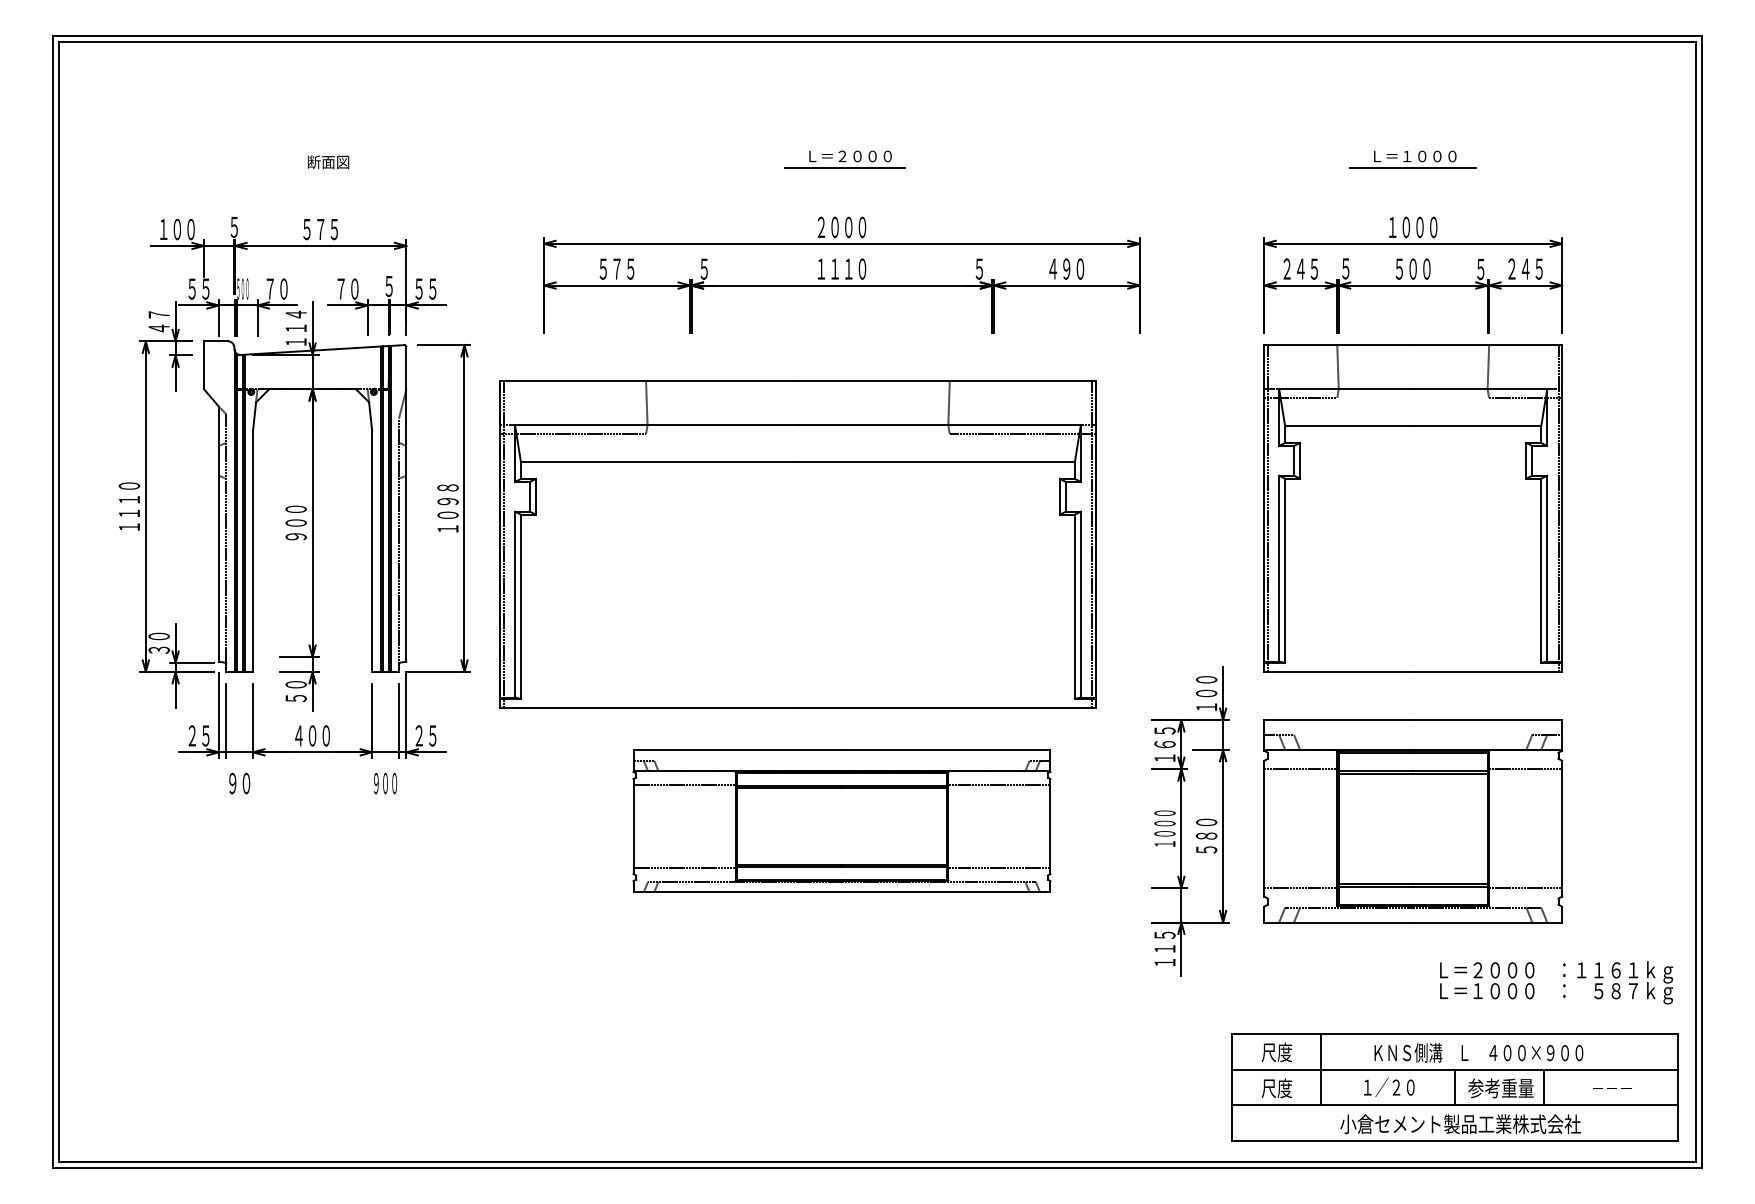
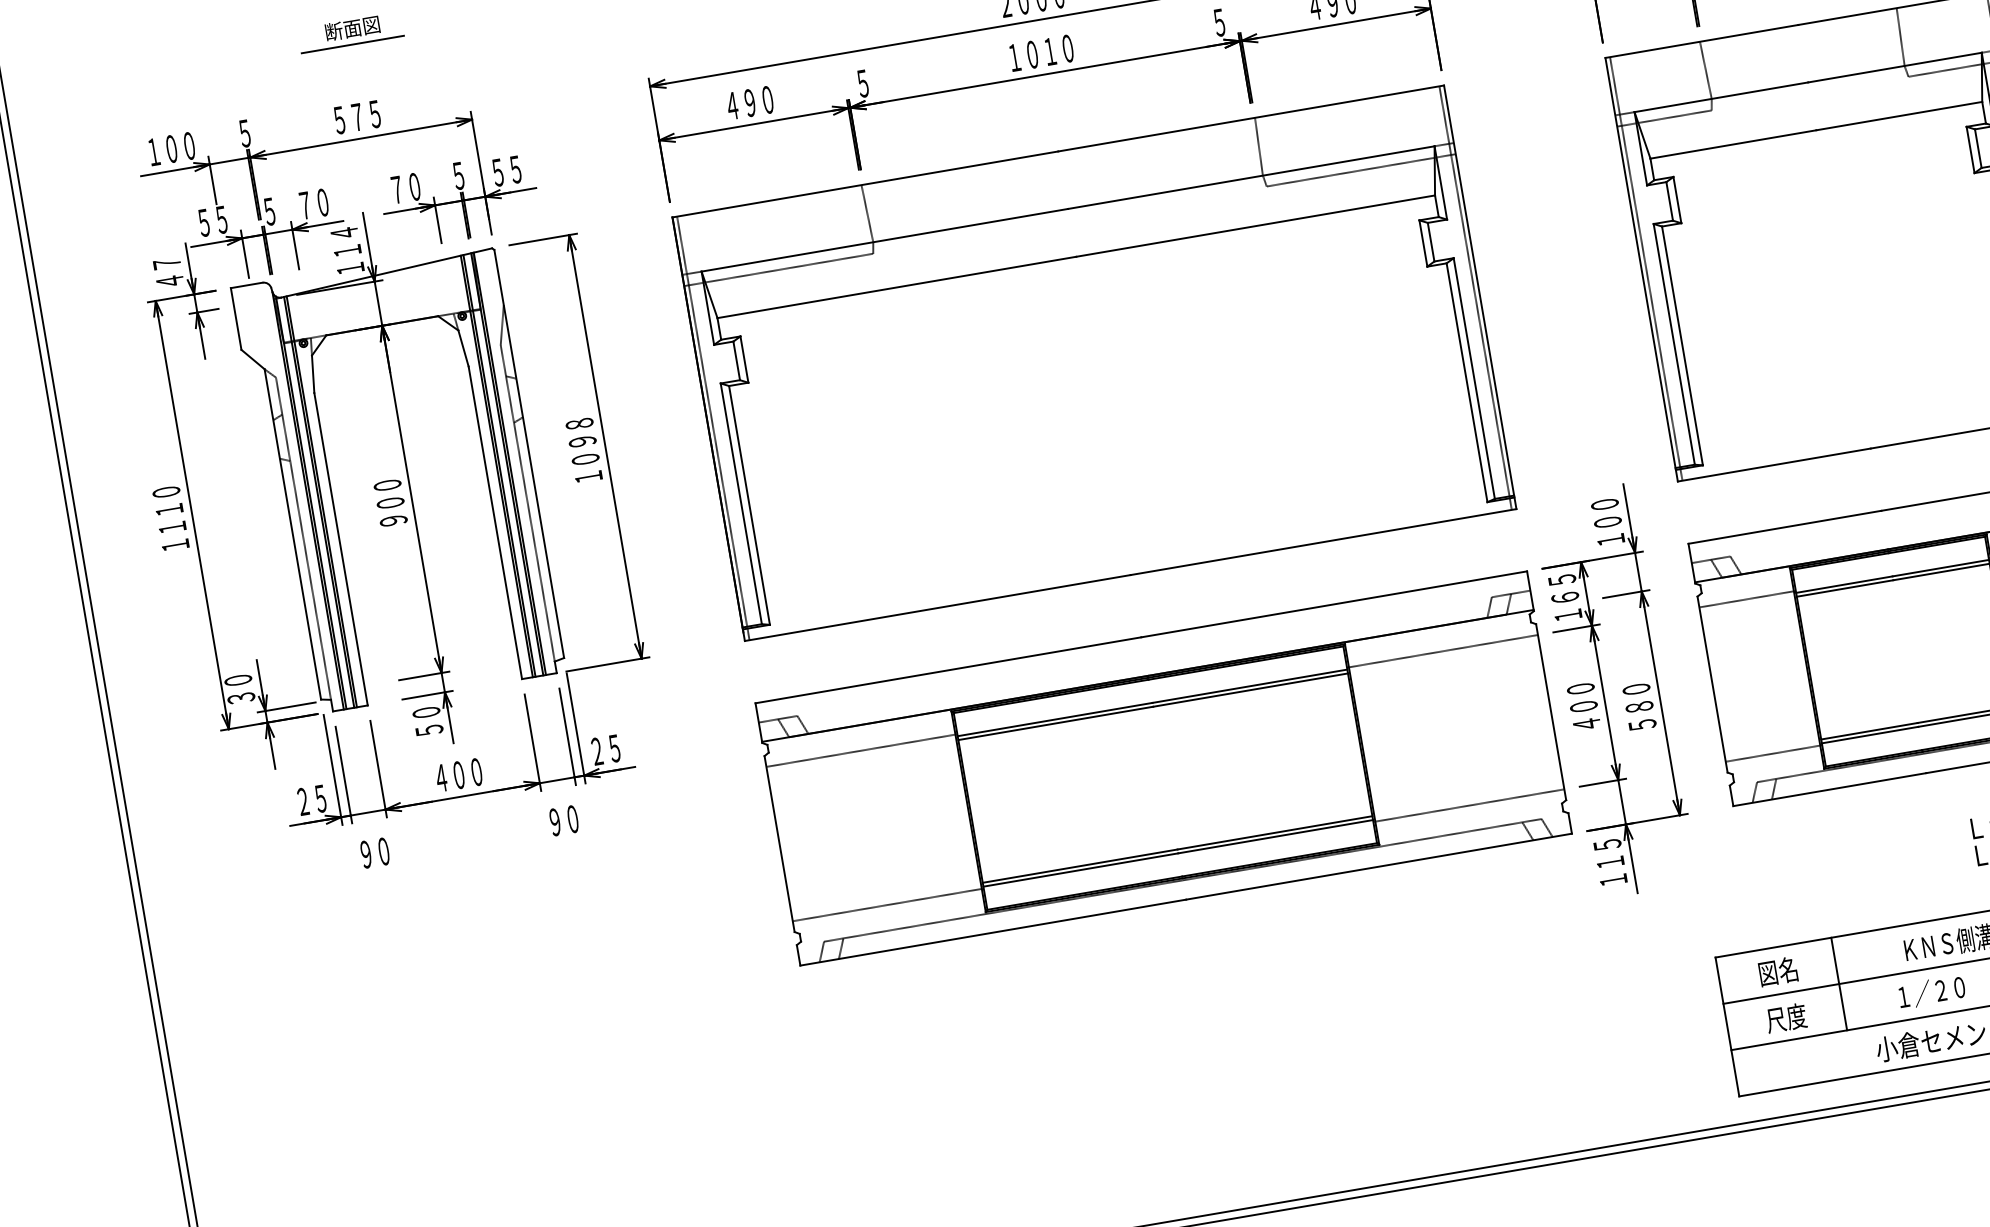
line: (326, 174) -> (352, 44), added
text: (616, 268) -> (749, 102), ５７５ -> ４９０
text: (834, 268) -> (1031, 54), １１１０ -> １０１０
text: (242, 288) -> (269, 211), ５００ -> ５
part: (797, 544) -> (1093, 363), moved
text: (385, 783) -> (564, 820), ９００ -> ９０
part: (841, 821) -> (1163, 768), size x1.43
text: (1164, 828) -> (1583, 706), １０００ -> ４００
text: (1276, 1052) -> (1777, 971), 尺度 -> 図名

